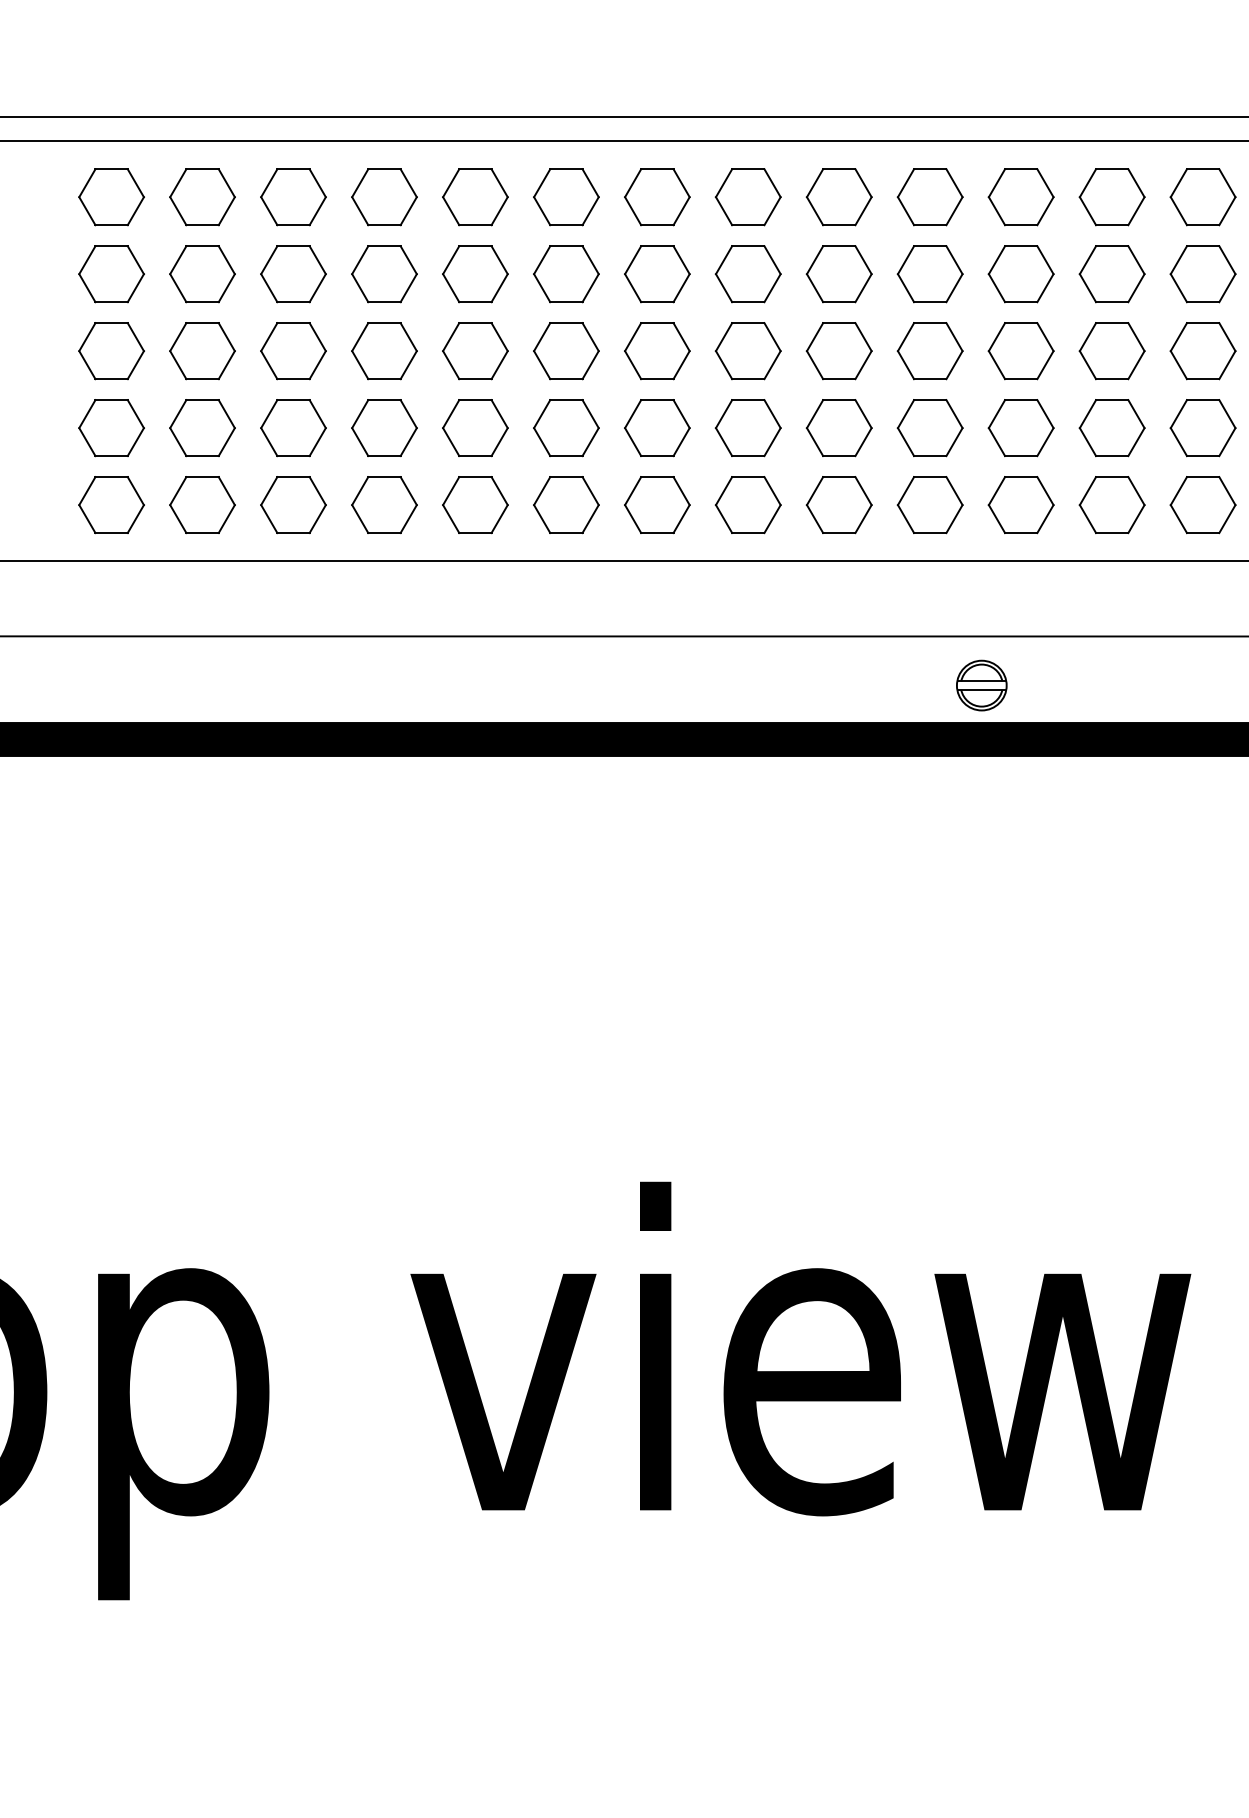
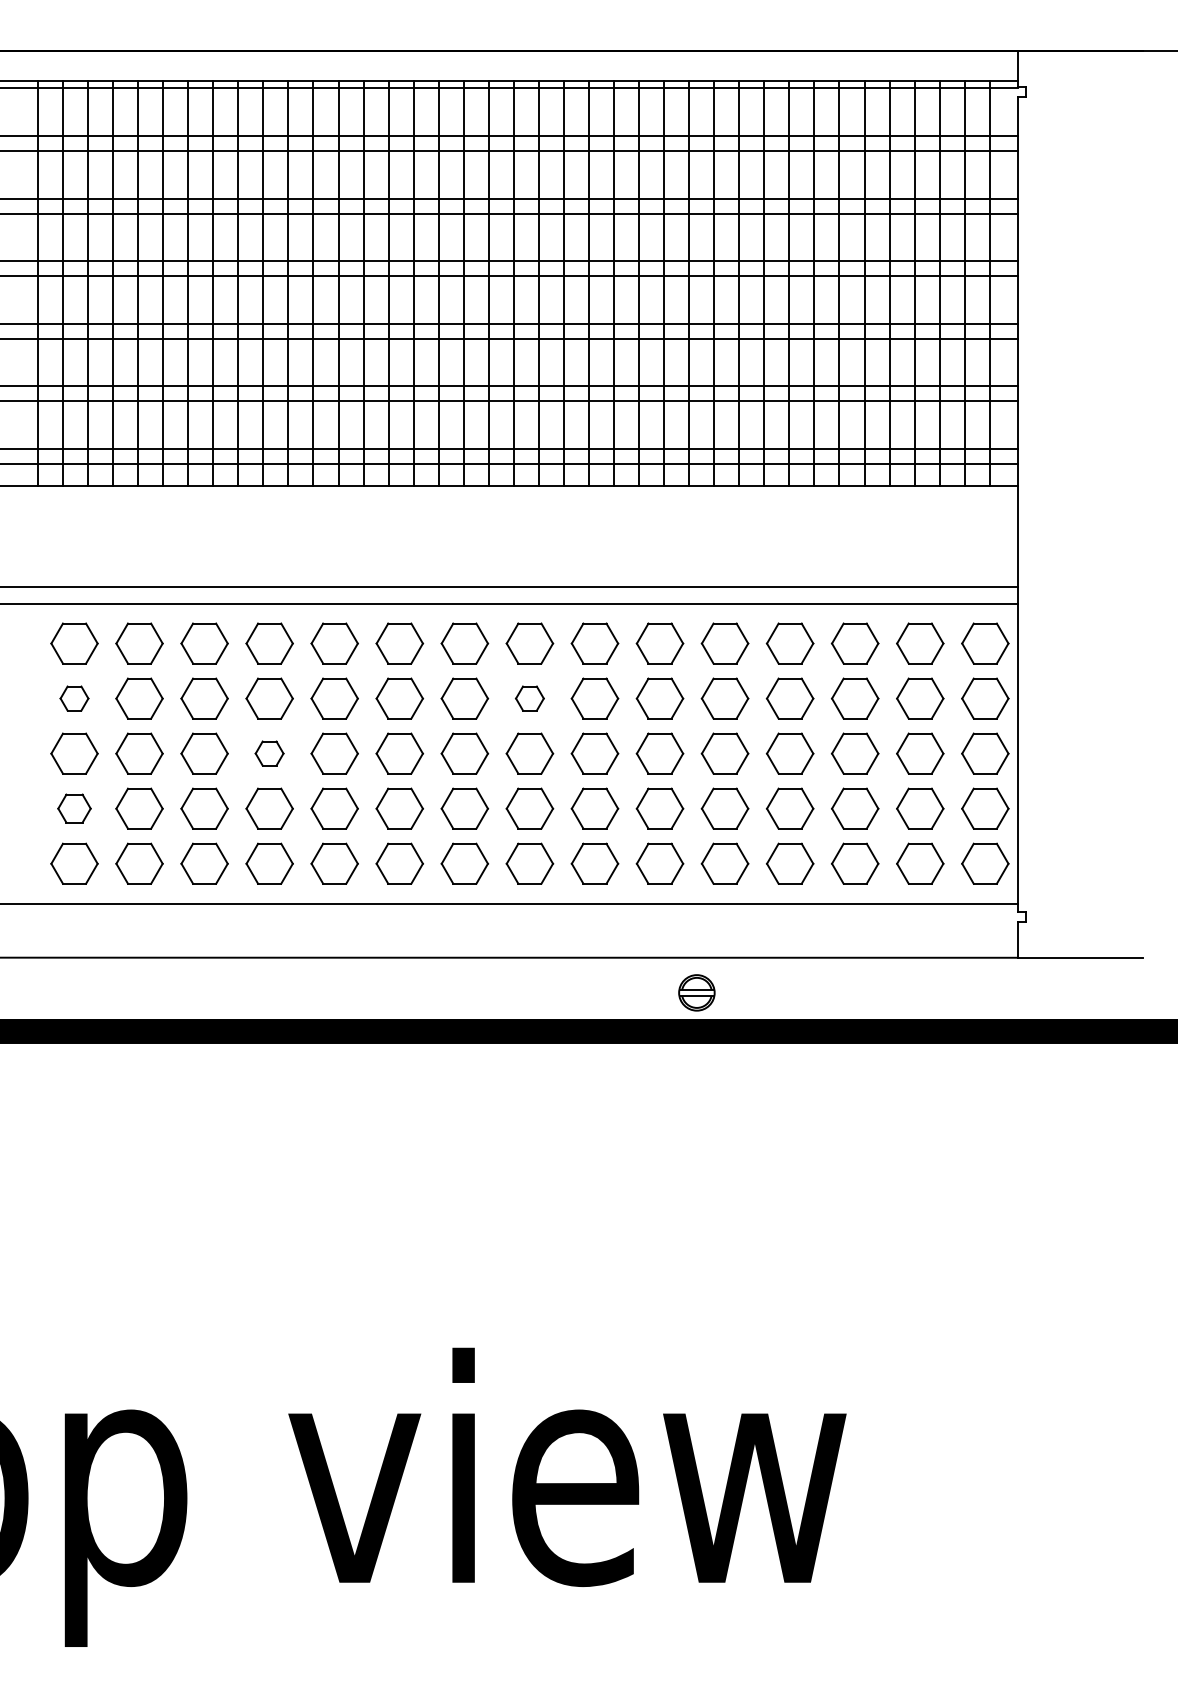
part: (111, 273) -> (74, 698), size x0.6
part: (747, 273) -> (529, 698), size x0.6
part: (384, 350) -> (269, 753), size x0.6
part: (111, 427) -> (74, 808), size x0.7

